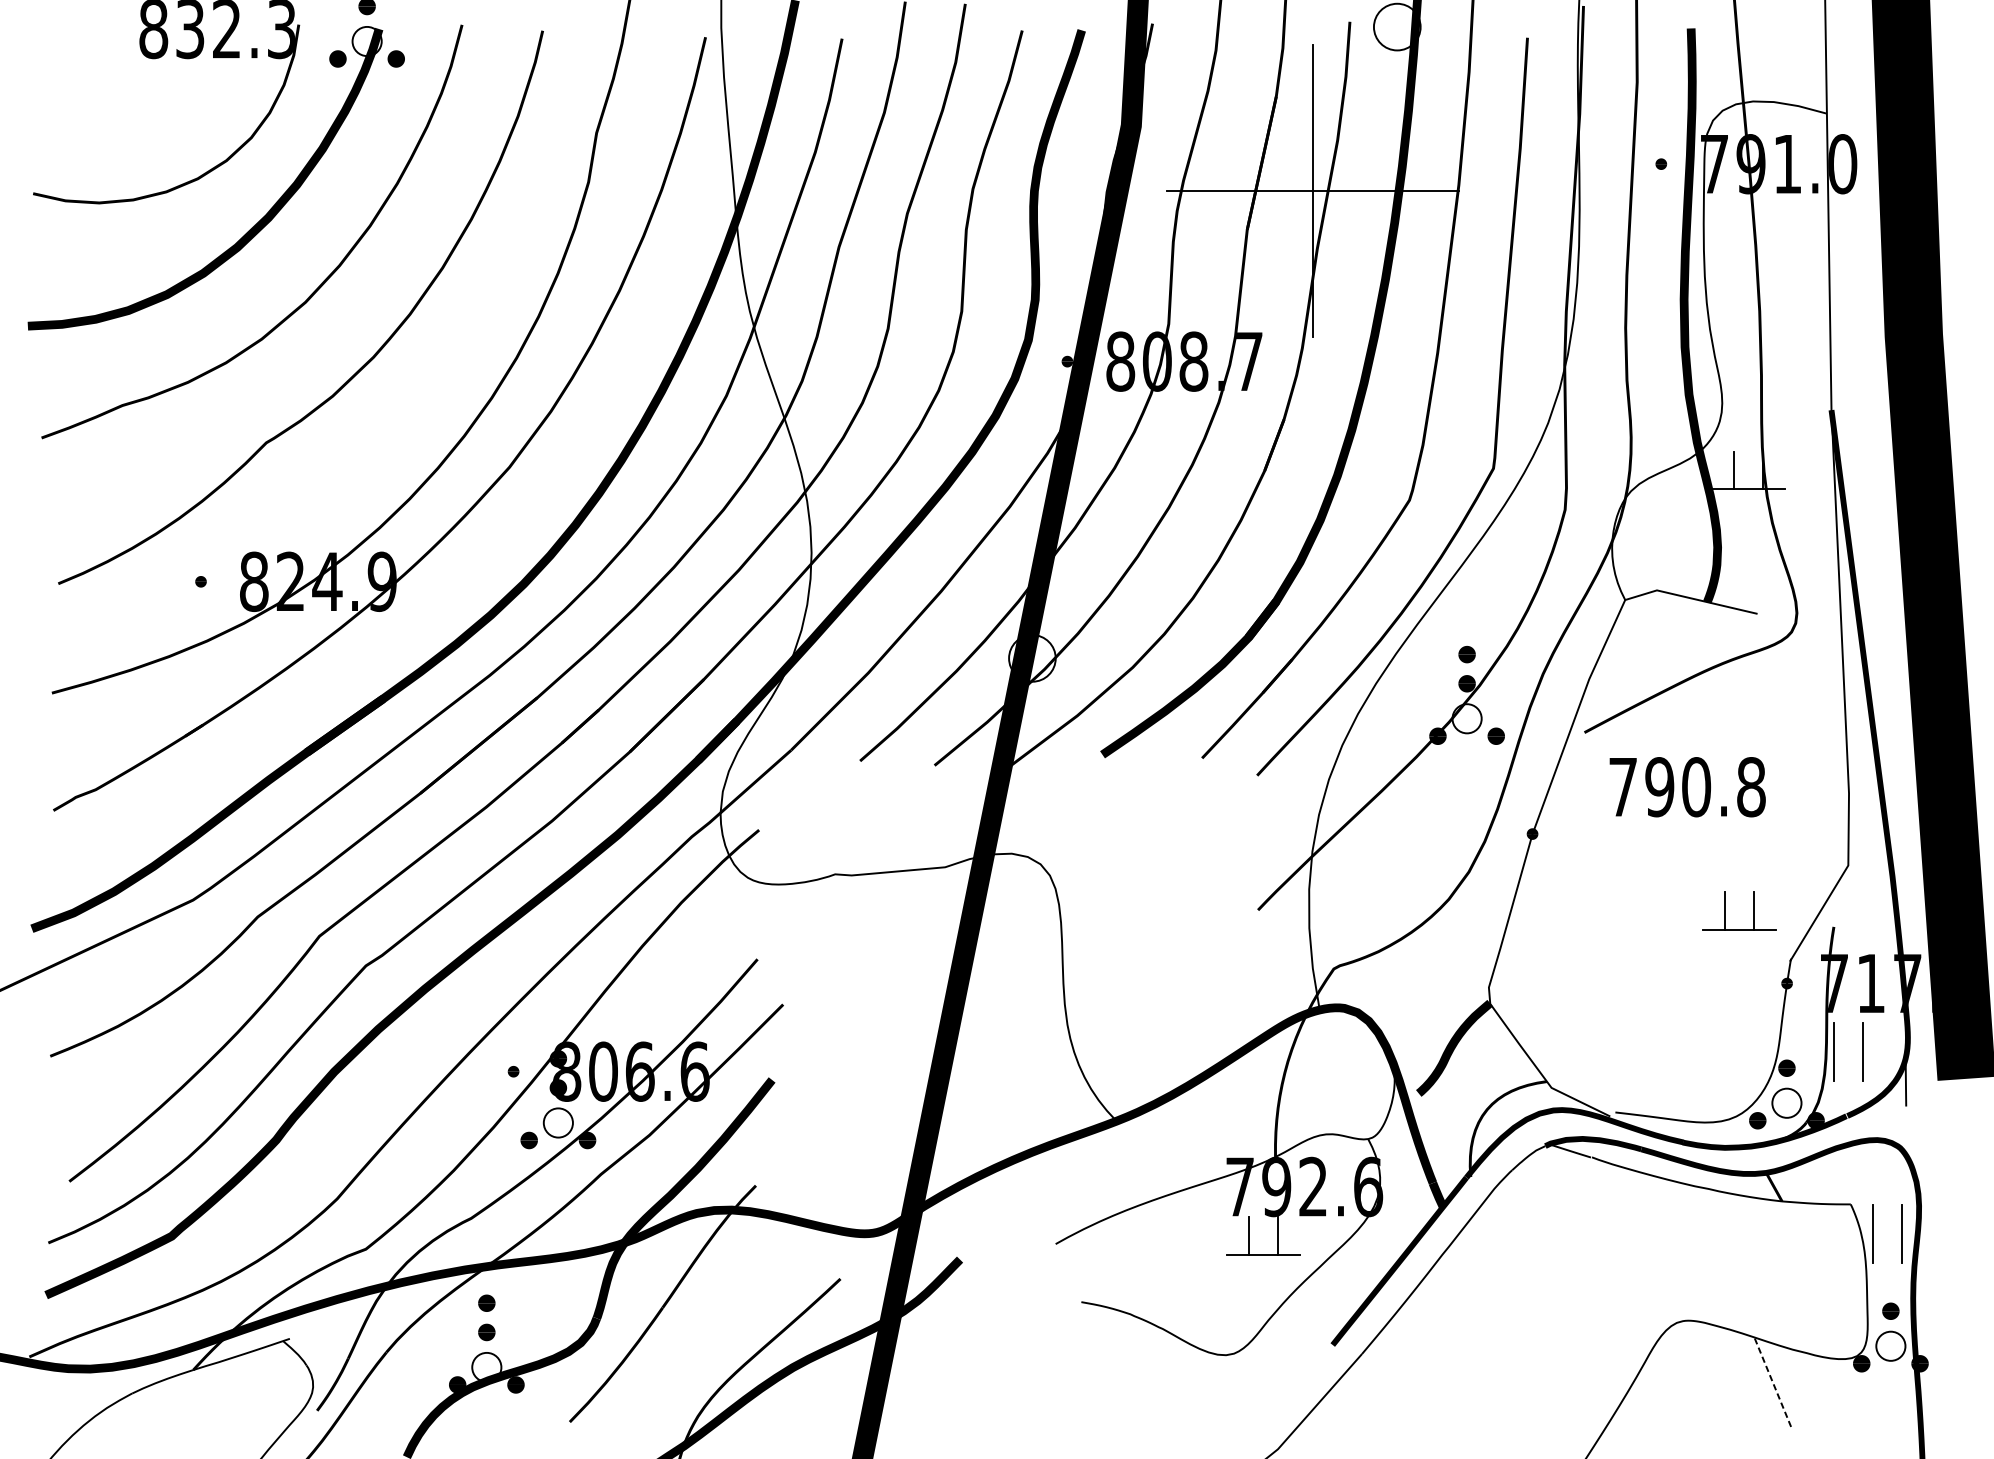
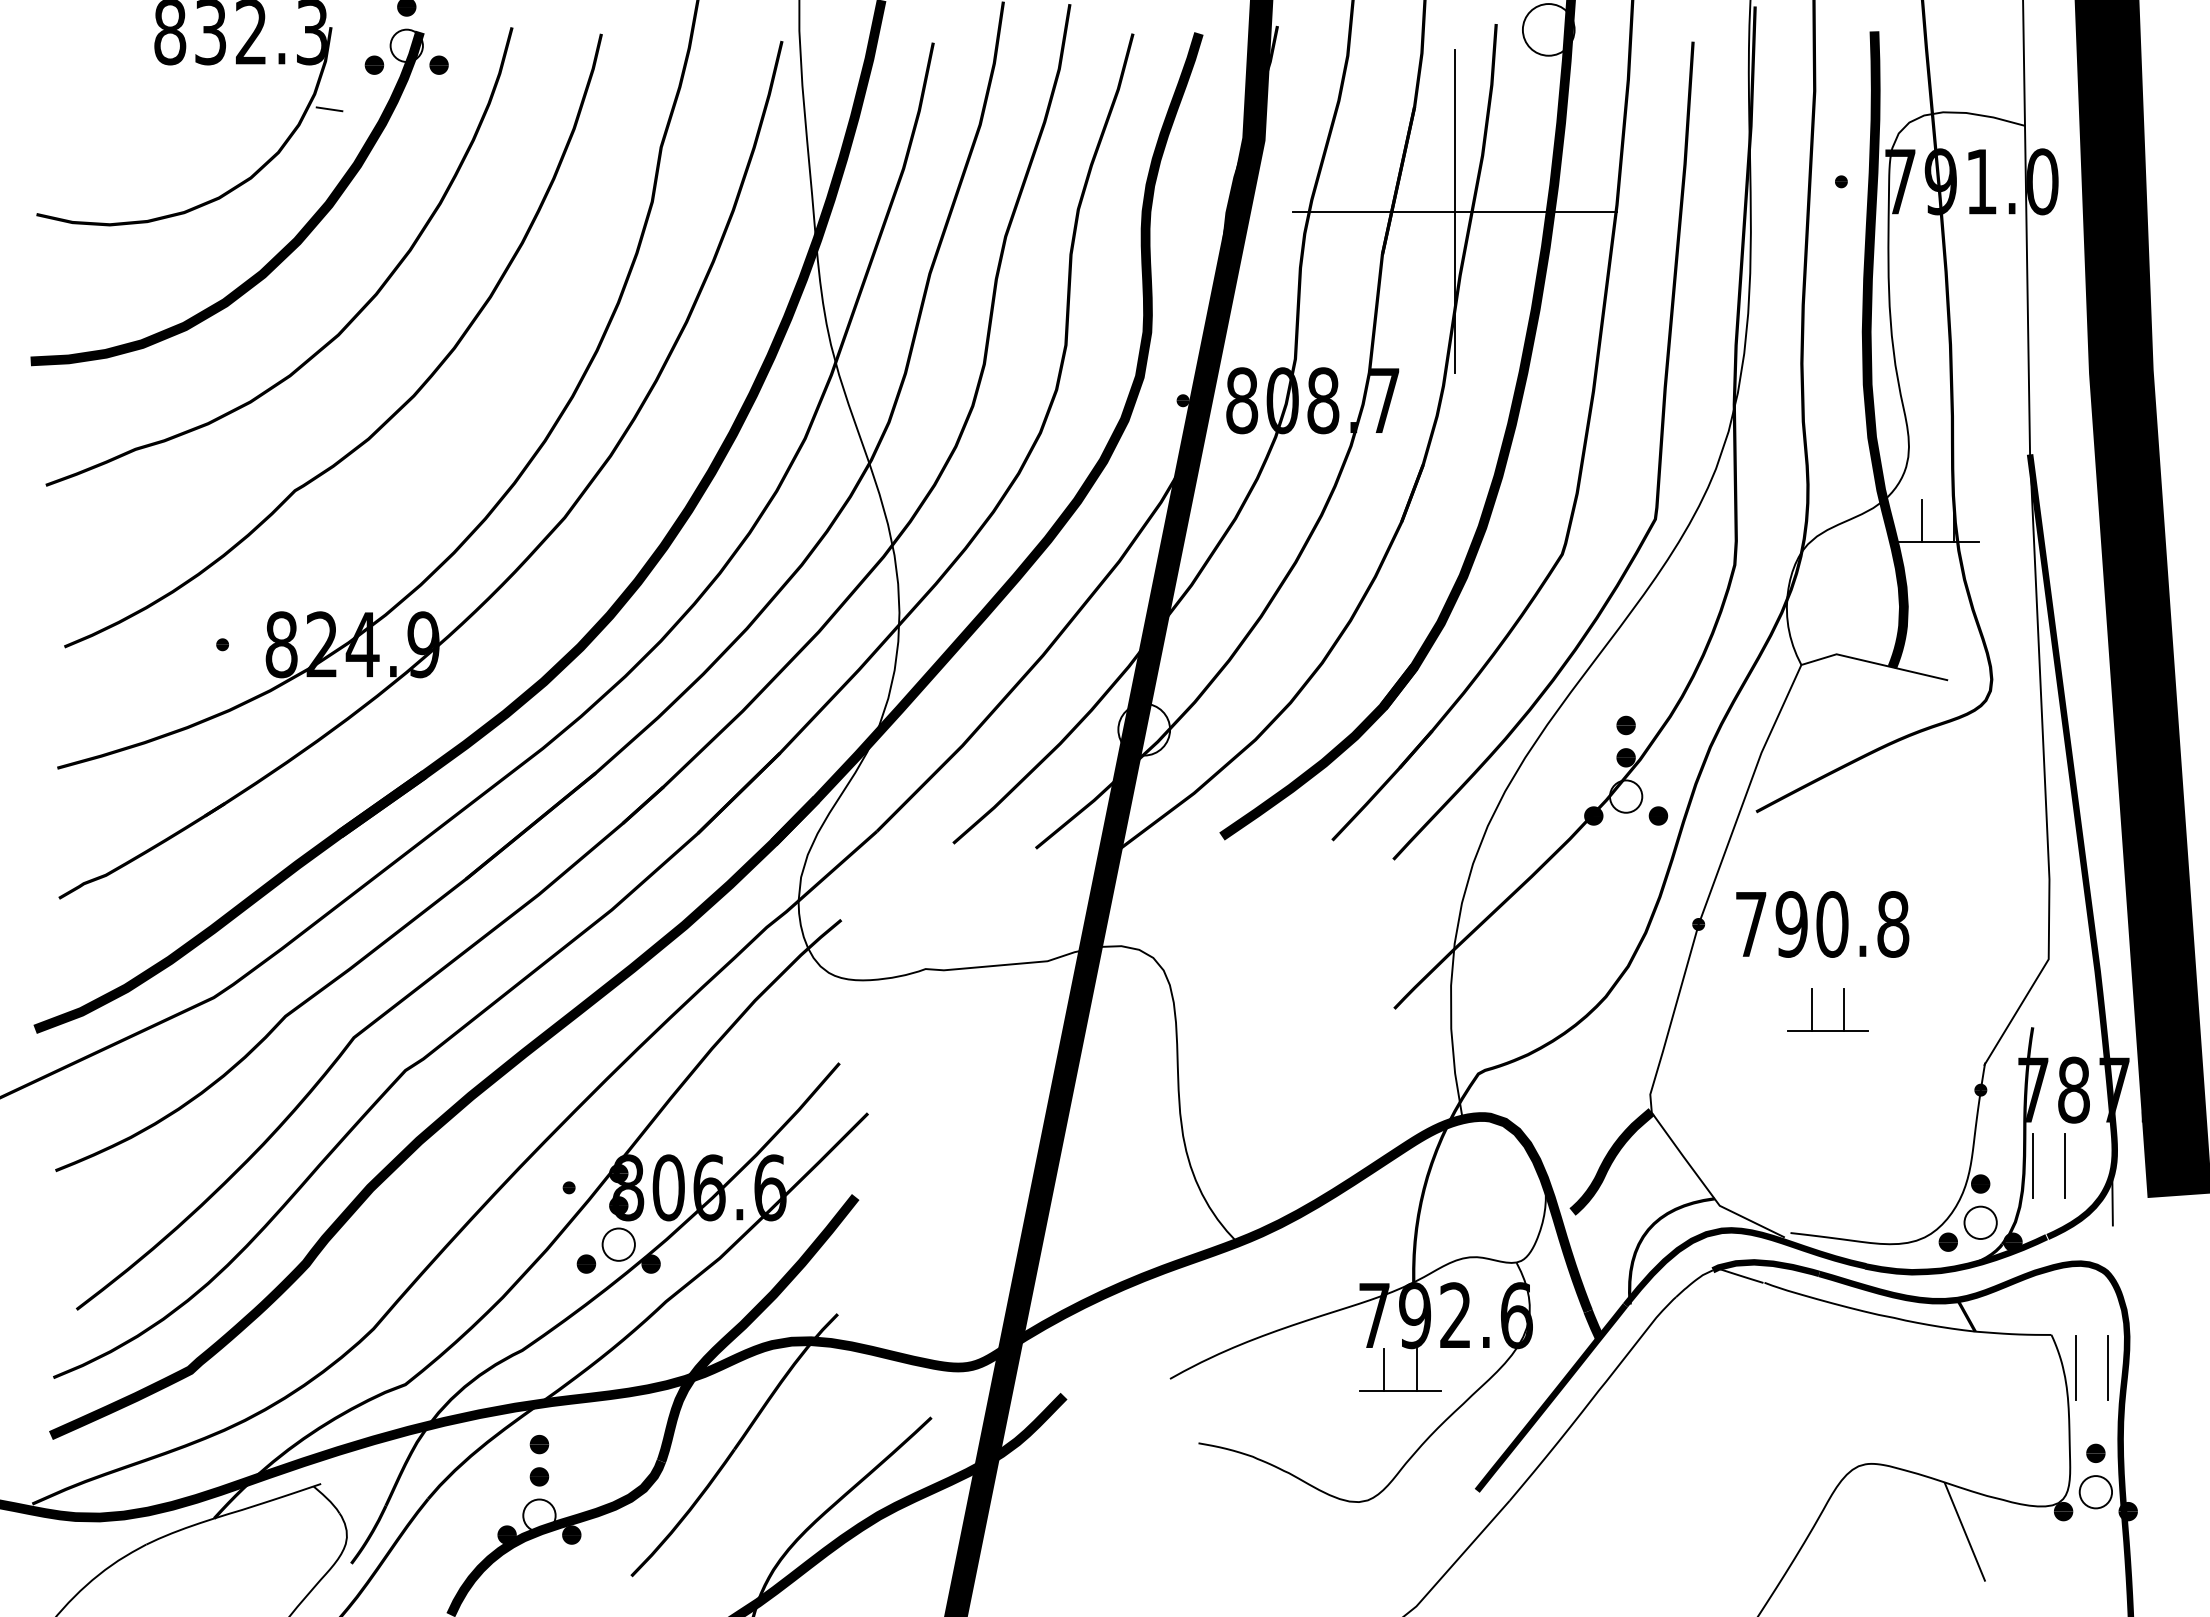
line: (297, 98) -> (329, 109), added
text: (1687, 787) -> (1822, 924), moved
part: (1725, 910) -> (1812, 1009), moved
text: (1870, 982) -> (2073, 1089), 717.1 -> 787.1
line: (1772, 1381) -> (1964, 1531), dashed -> solid

